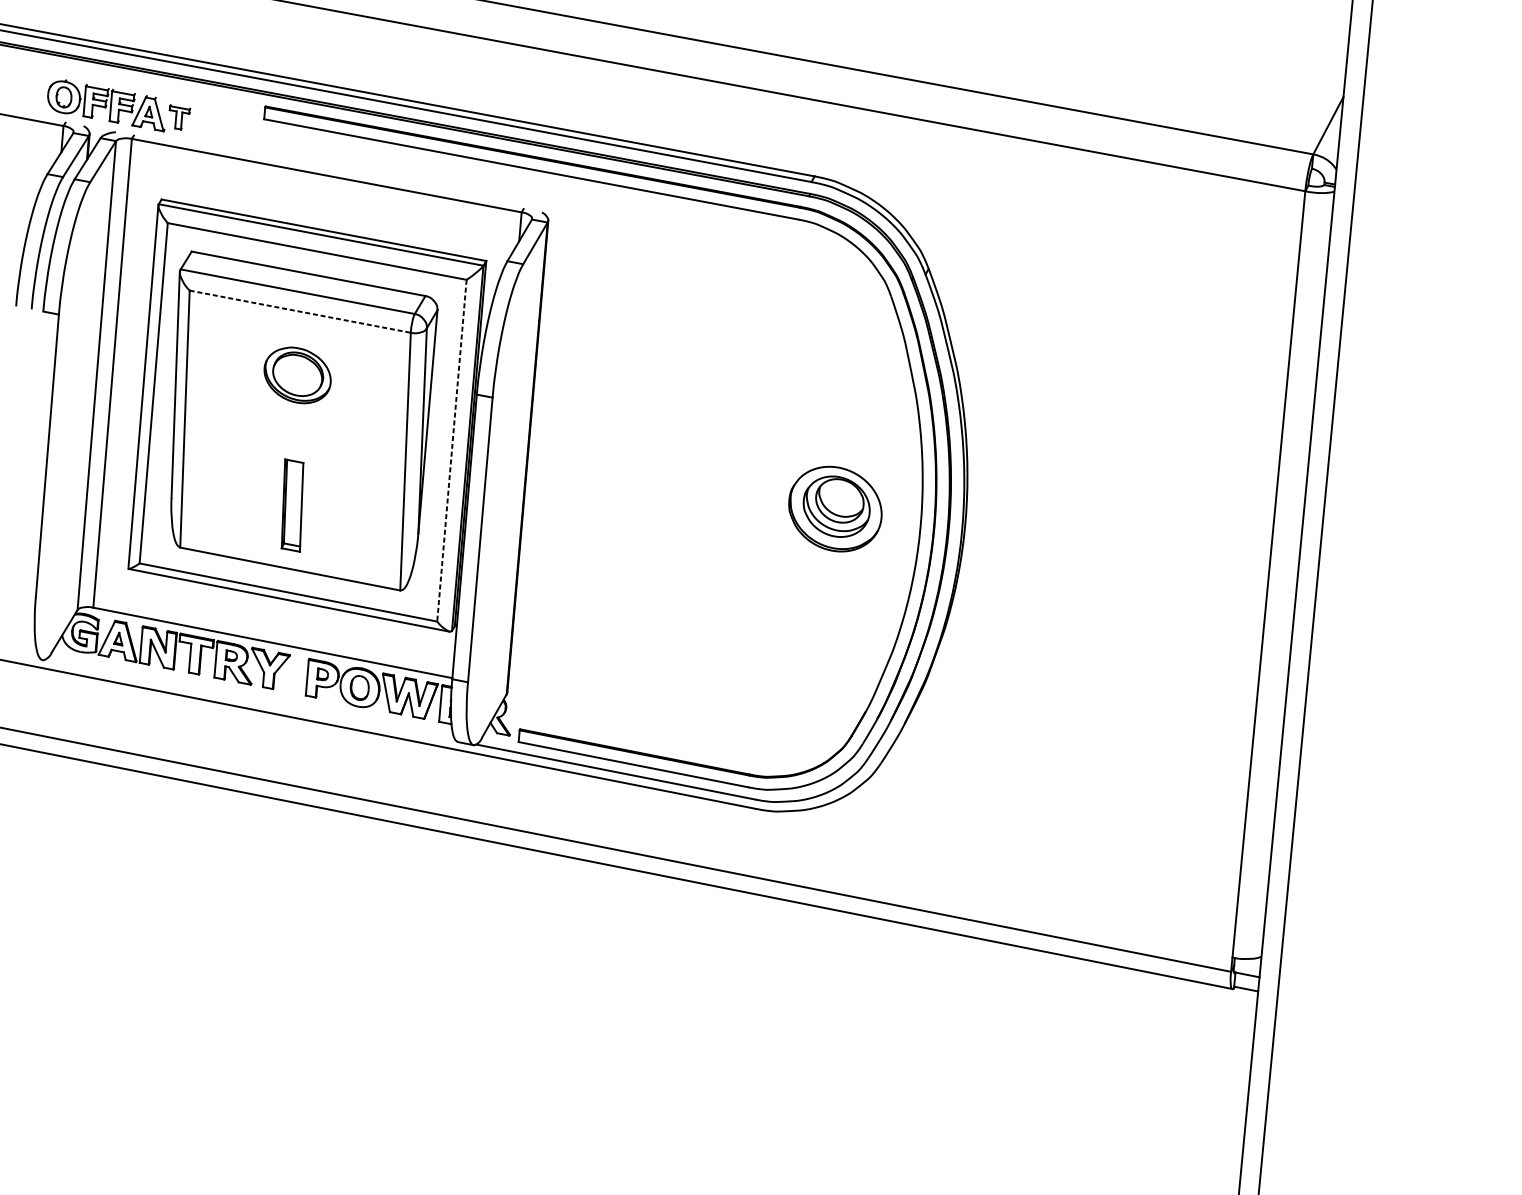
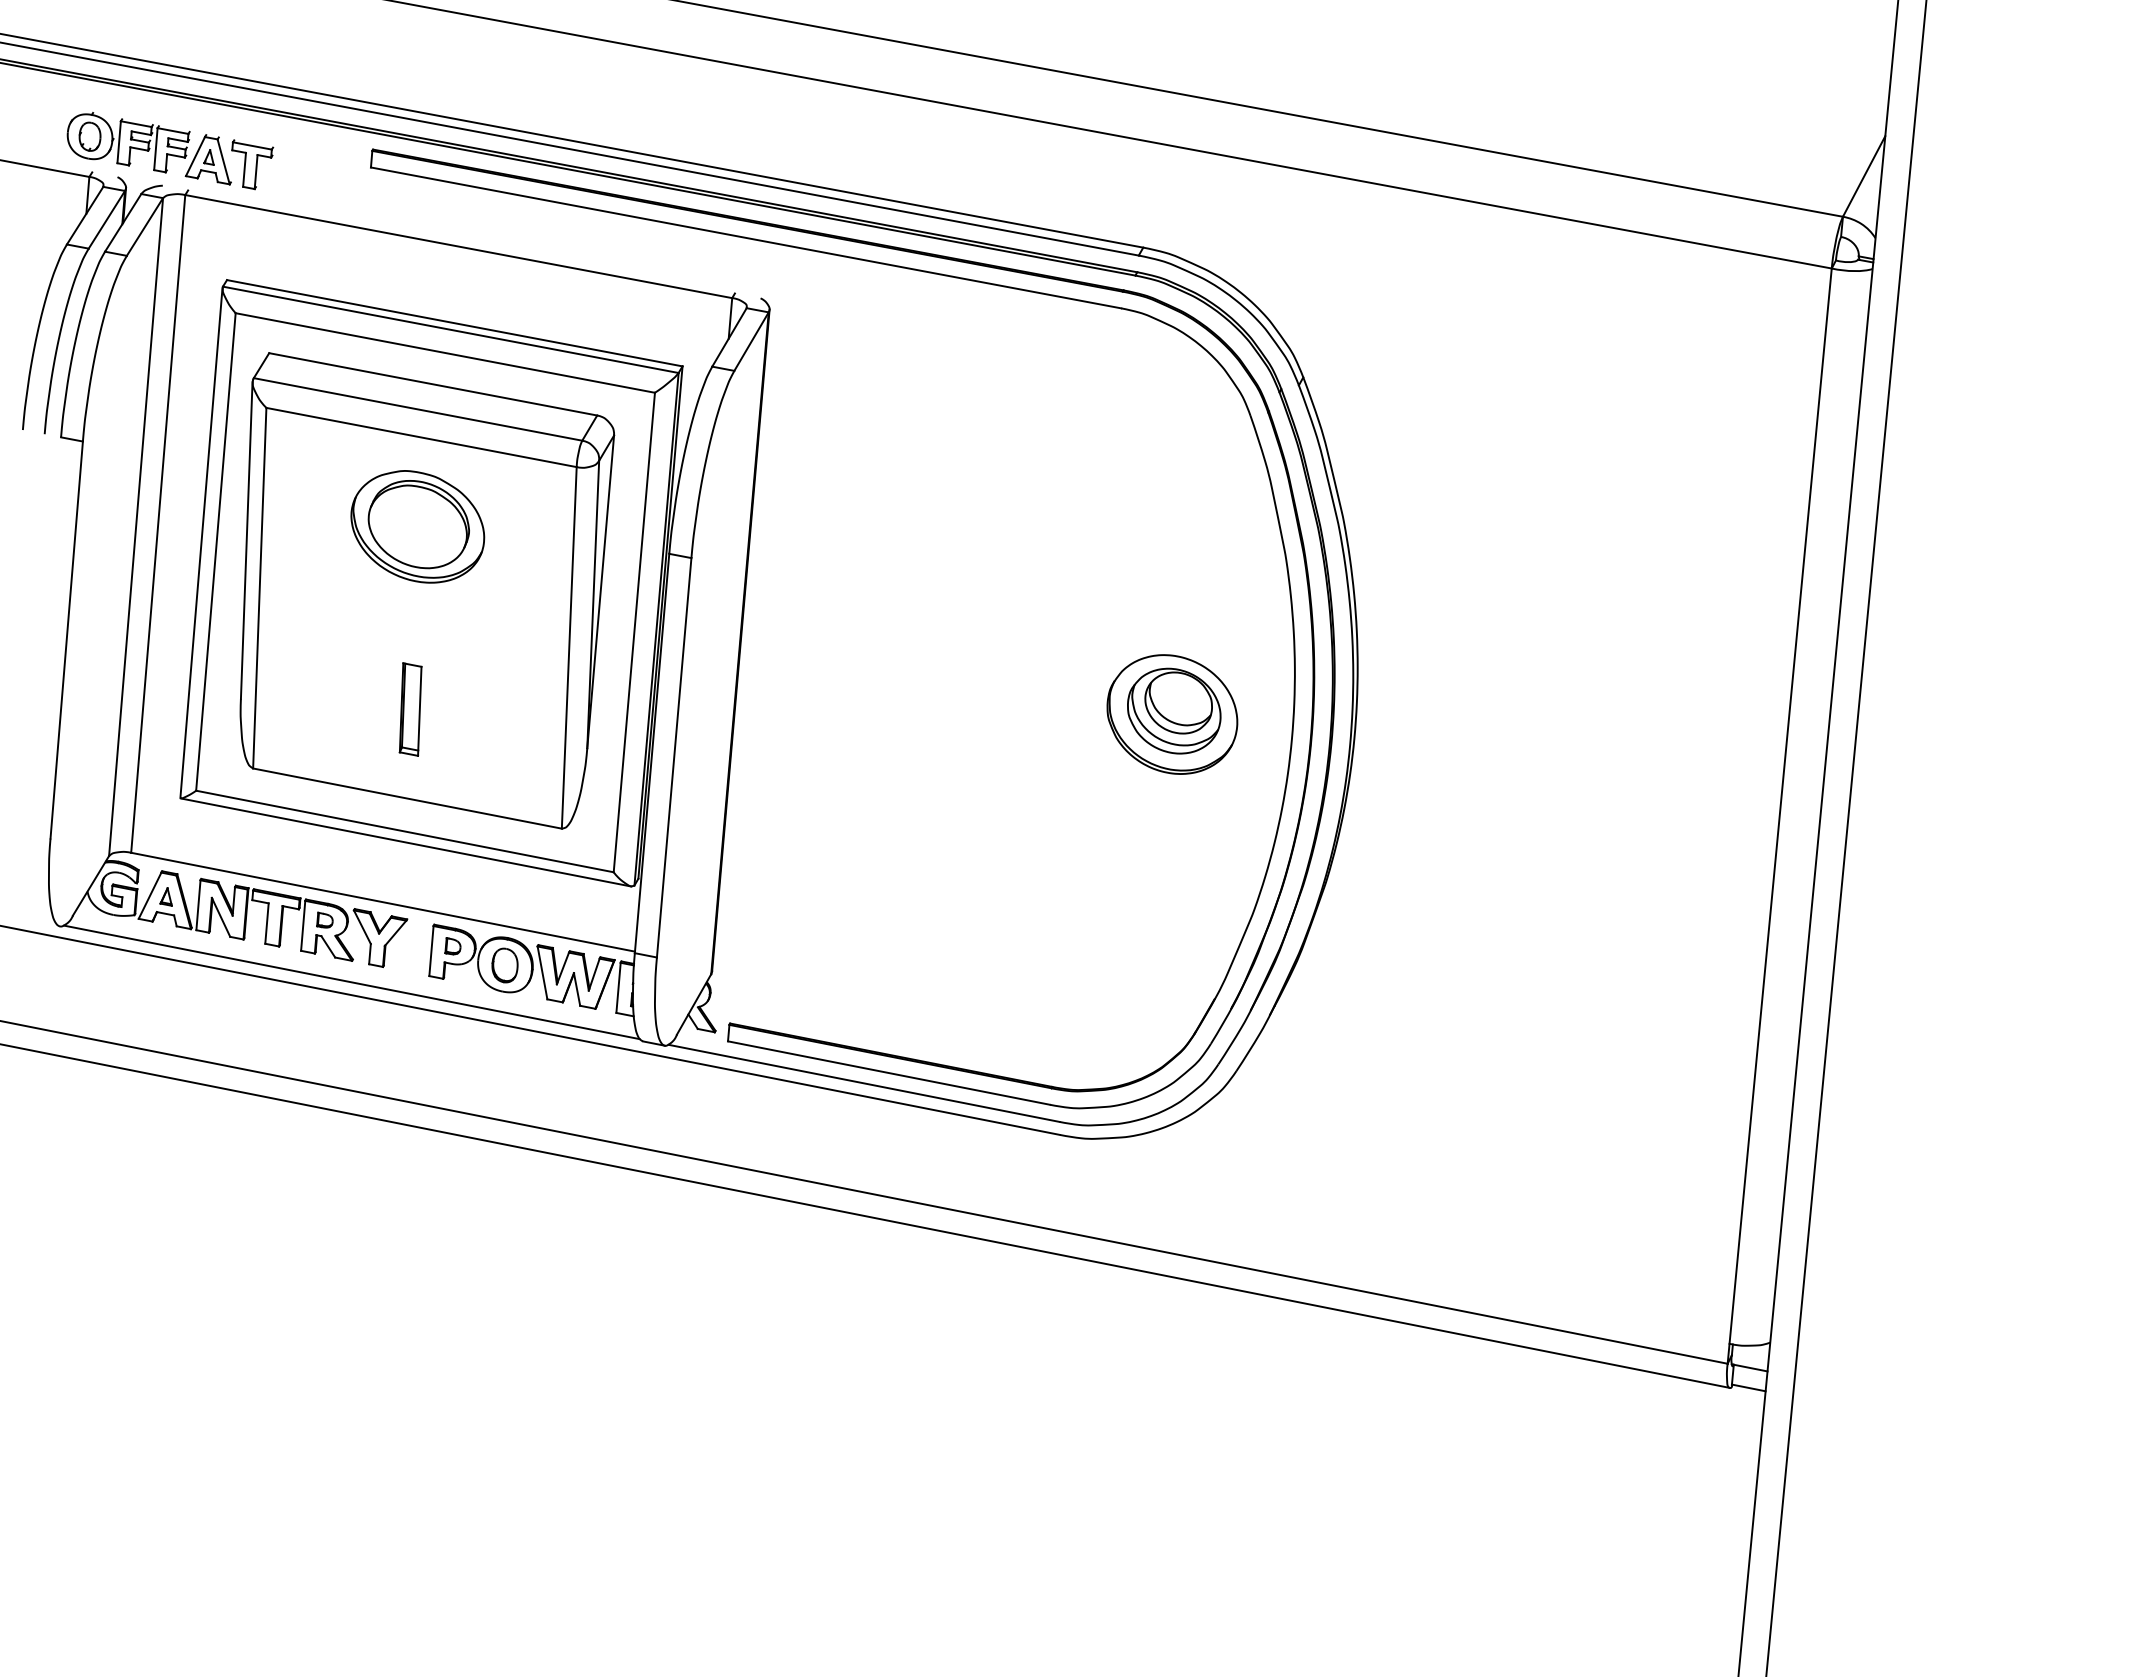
part: (179, 117) -> (252, 164), size x1.43
line: (300, 311) -> (421, 437), dashed -> solid
part: (297, 375) -> (417, 526), size x1.43
line: (452, 450) -> (634, 632), dashed -> solid
part: (292, 505) -> (410, 709), size x0.71
line: (250, 700) -> (351, 982), added

